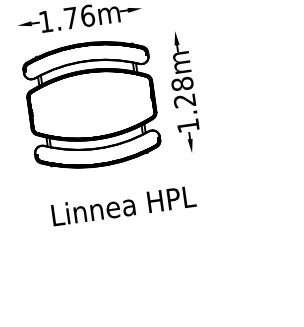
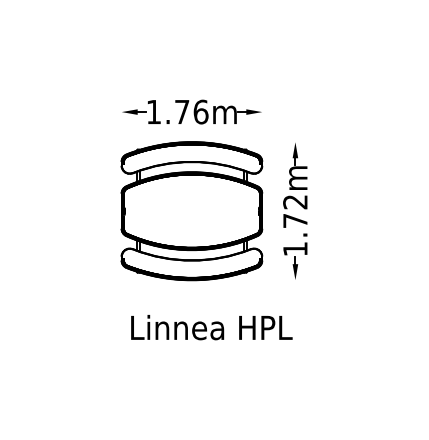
text: (183, 92) -> (295, 211), 1.28m -> 1.72m

